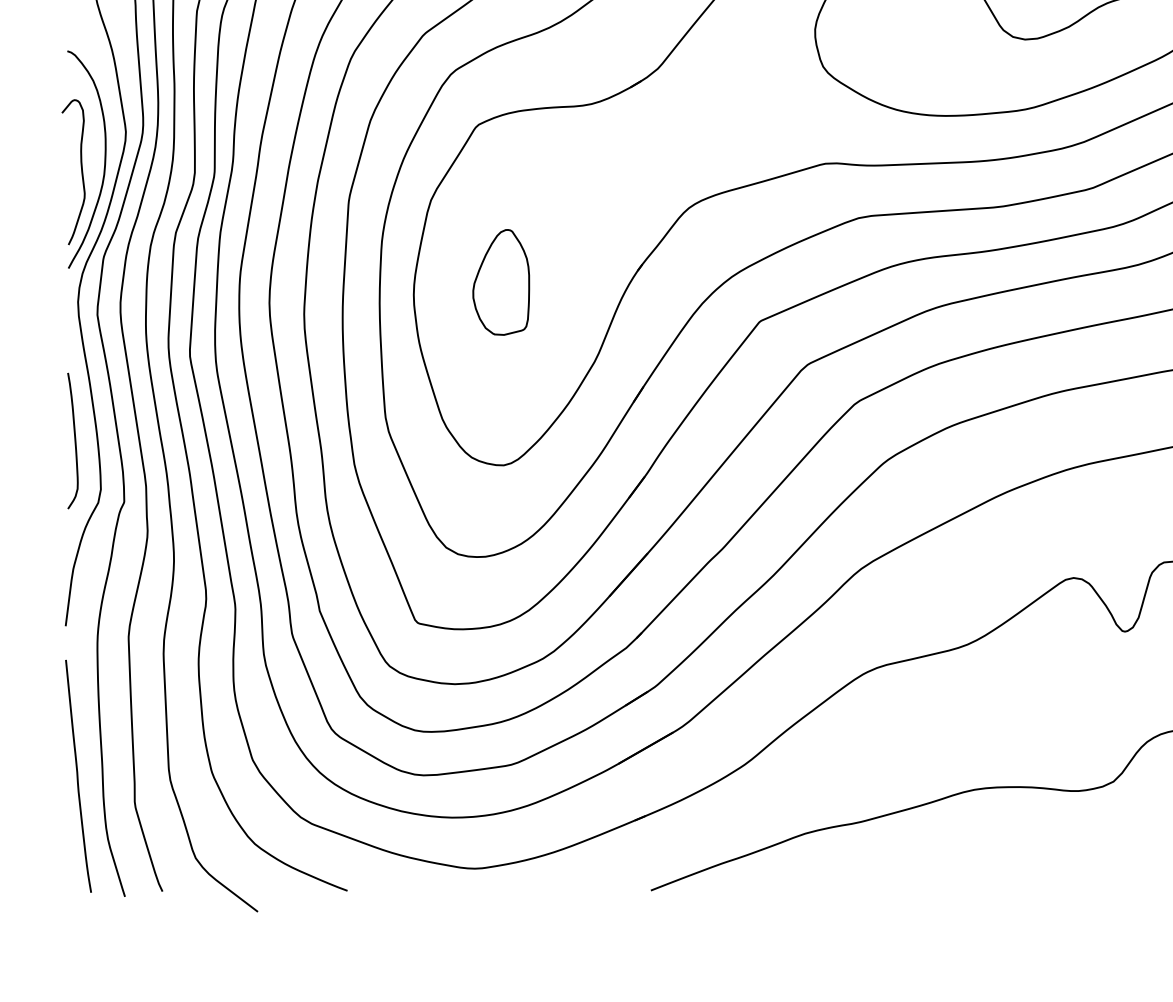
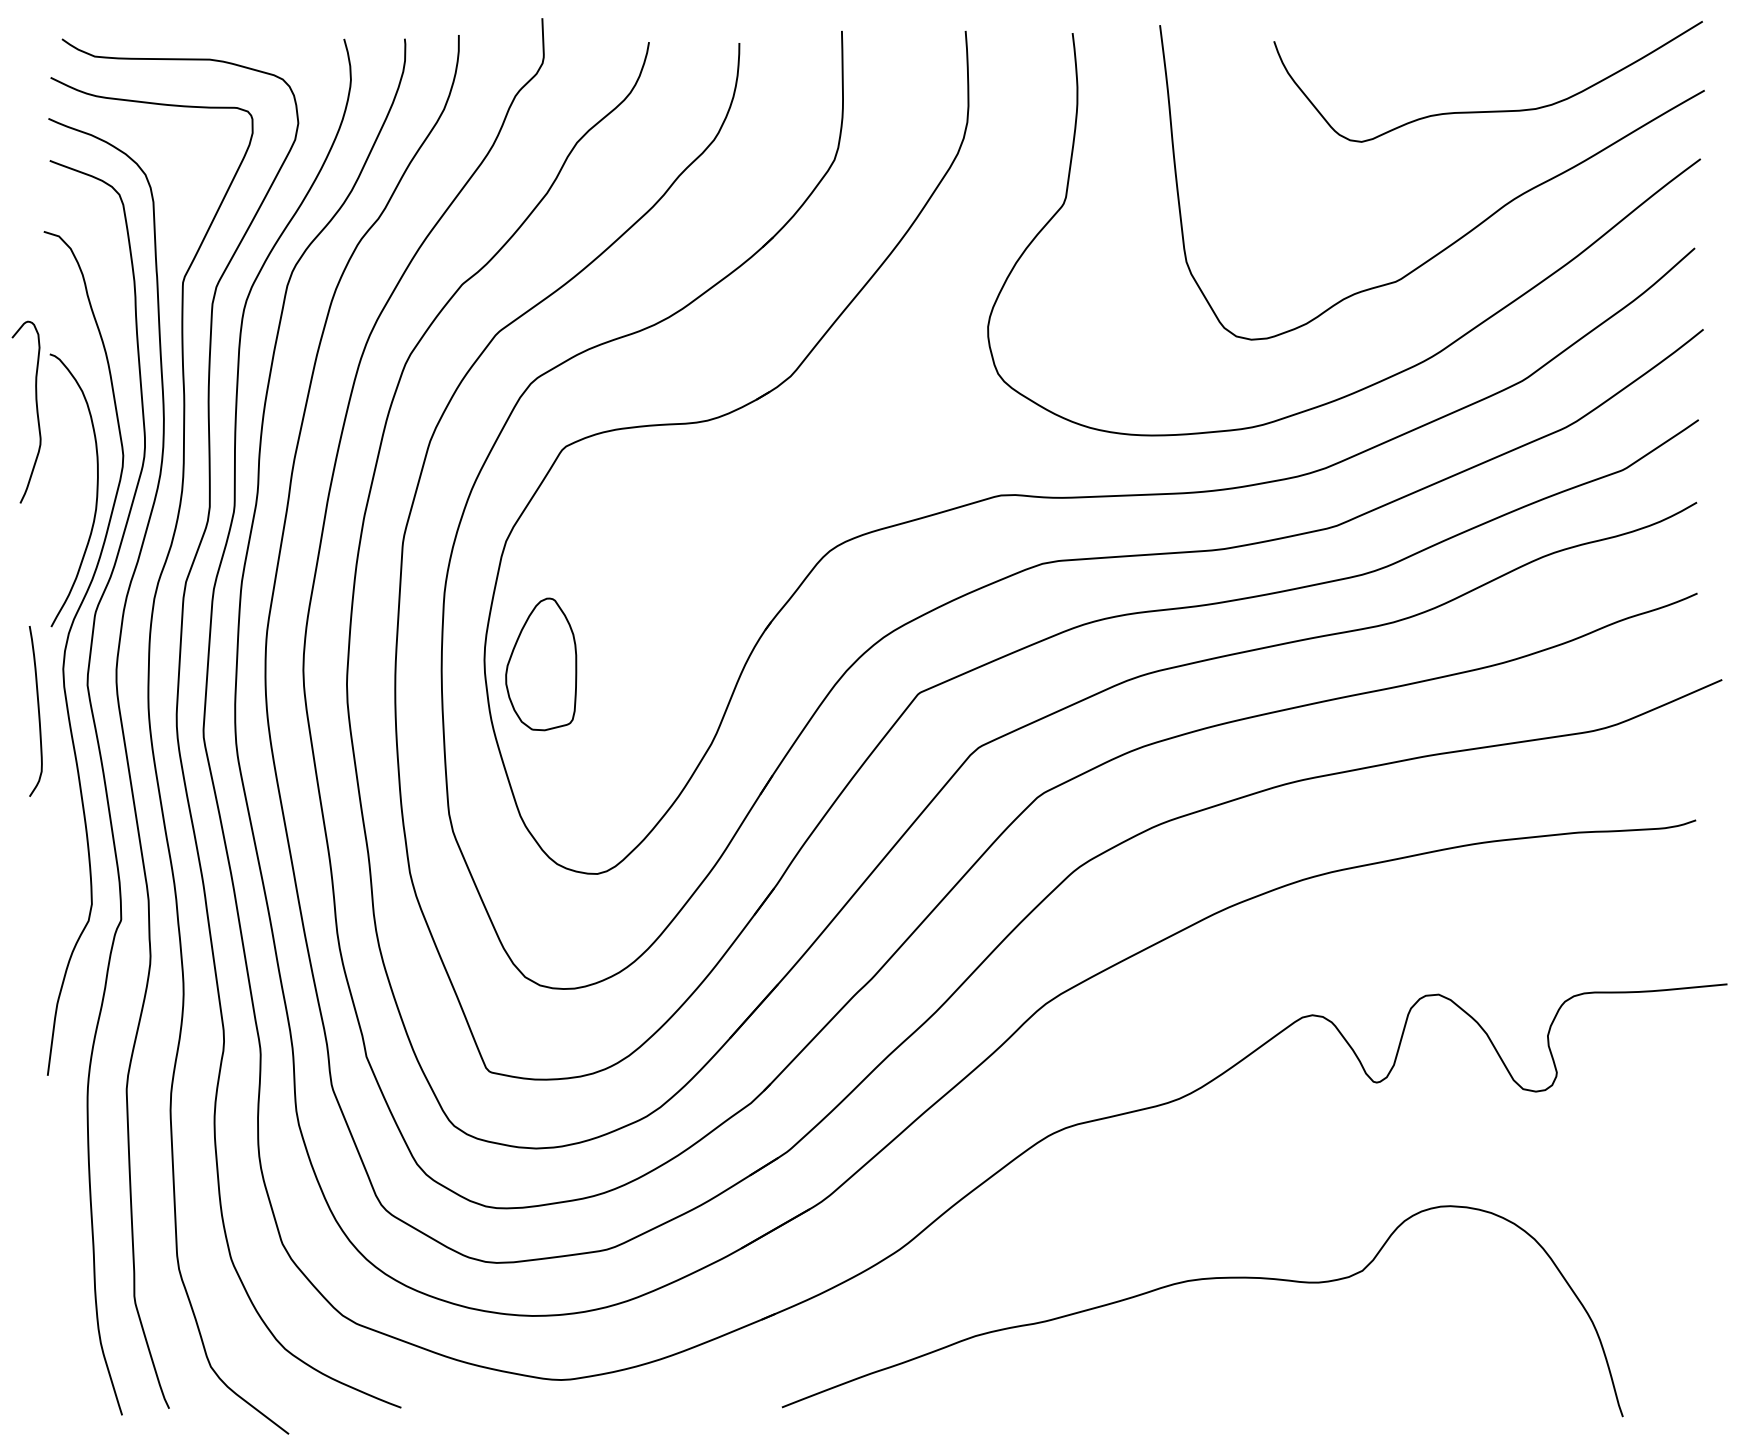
curve: (81, 171) -> (36, 411), moved
part: (501, 282) -> (541, 664), moved
curve: (74, 439) -> (37, 709), moved
curve: (78, 776) -> (63, 1264), removed

